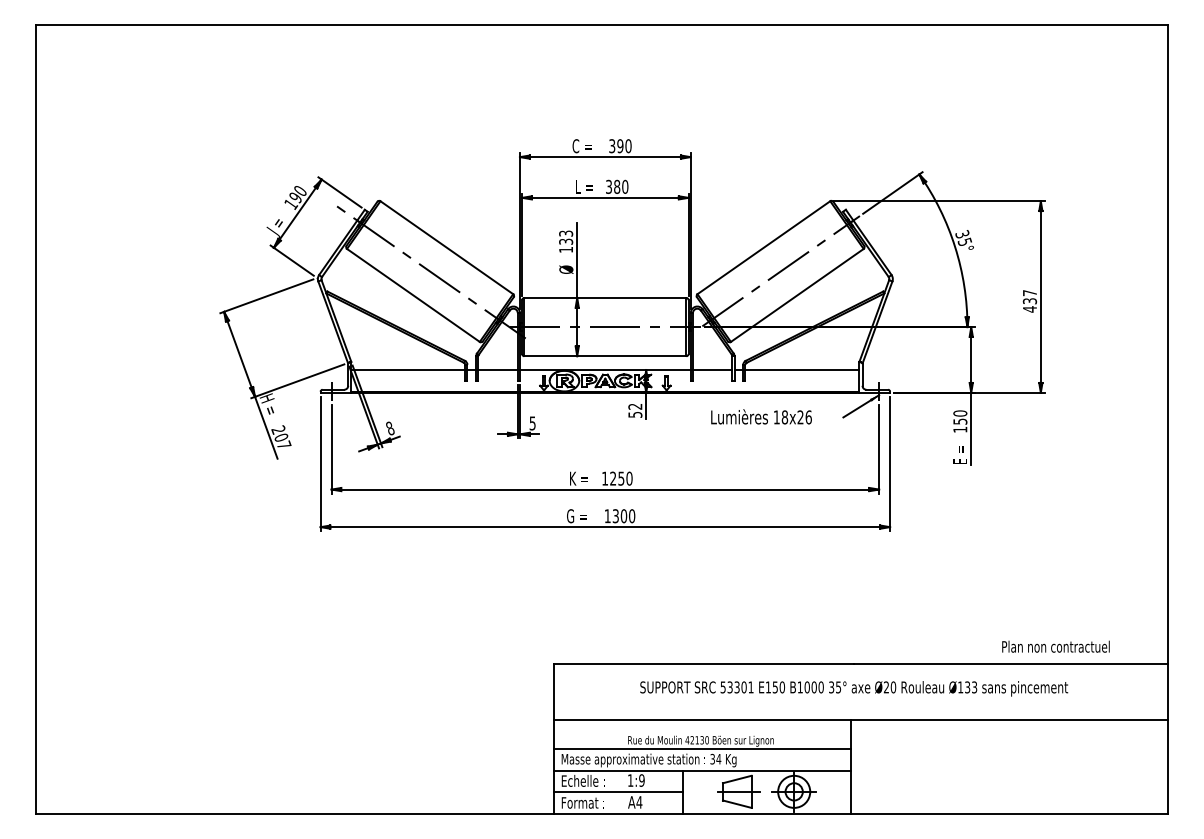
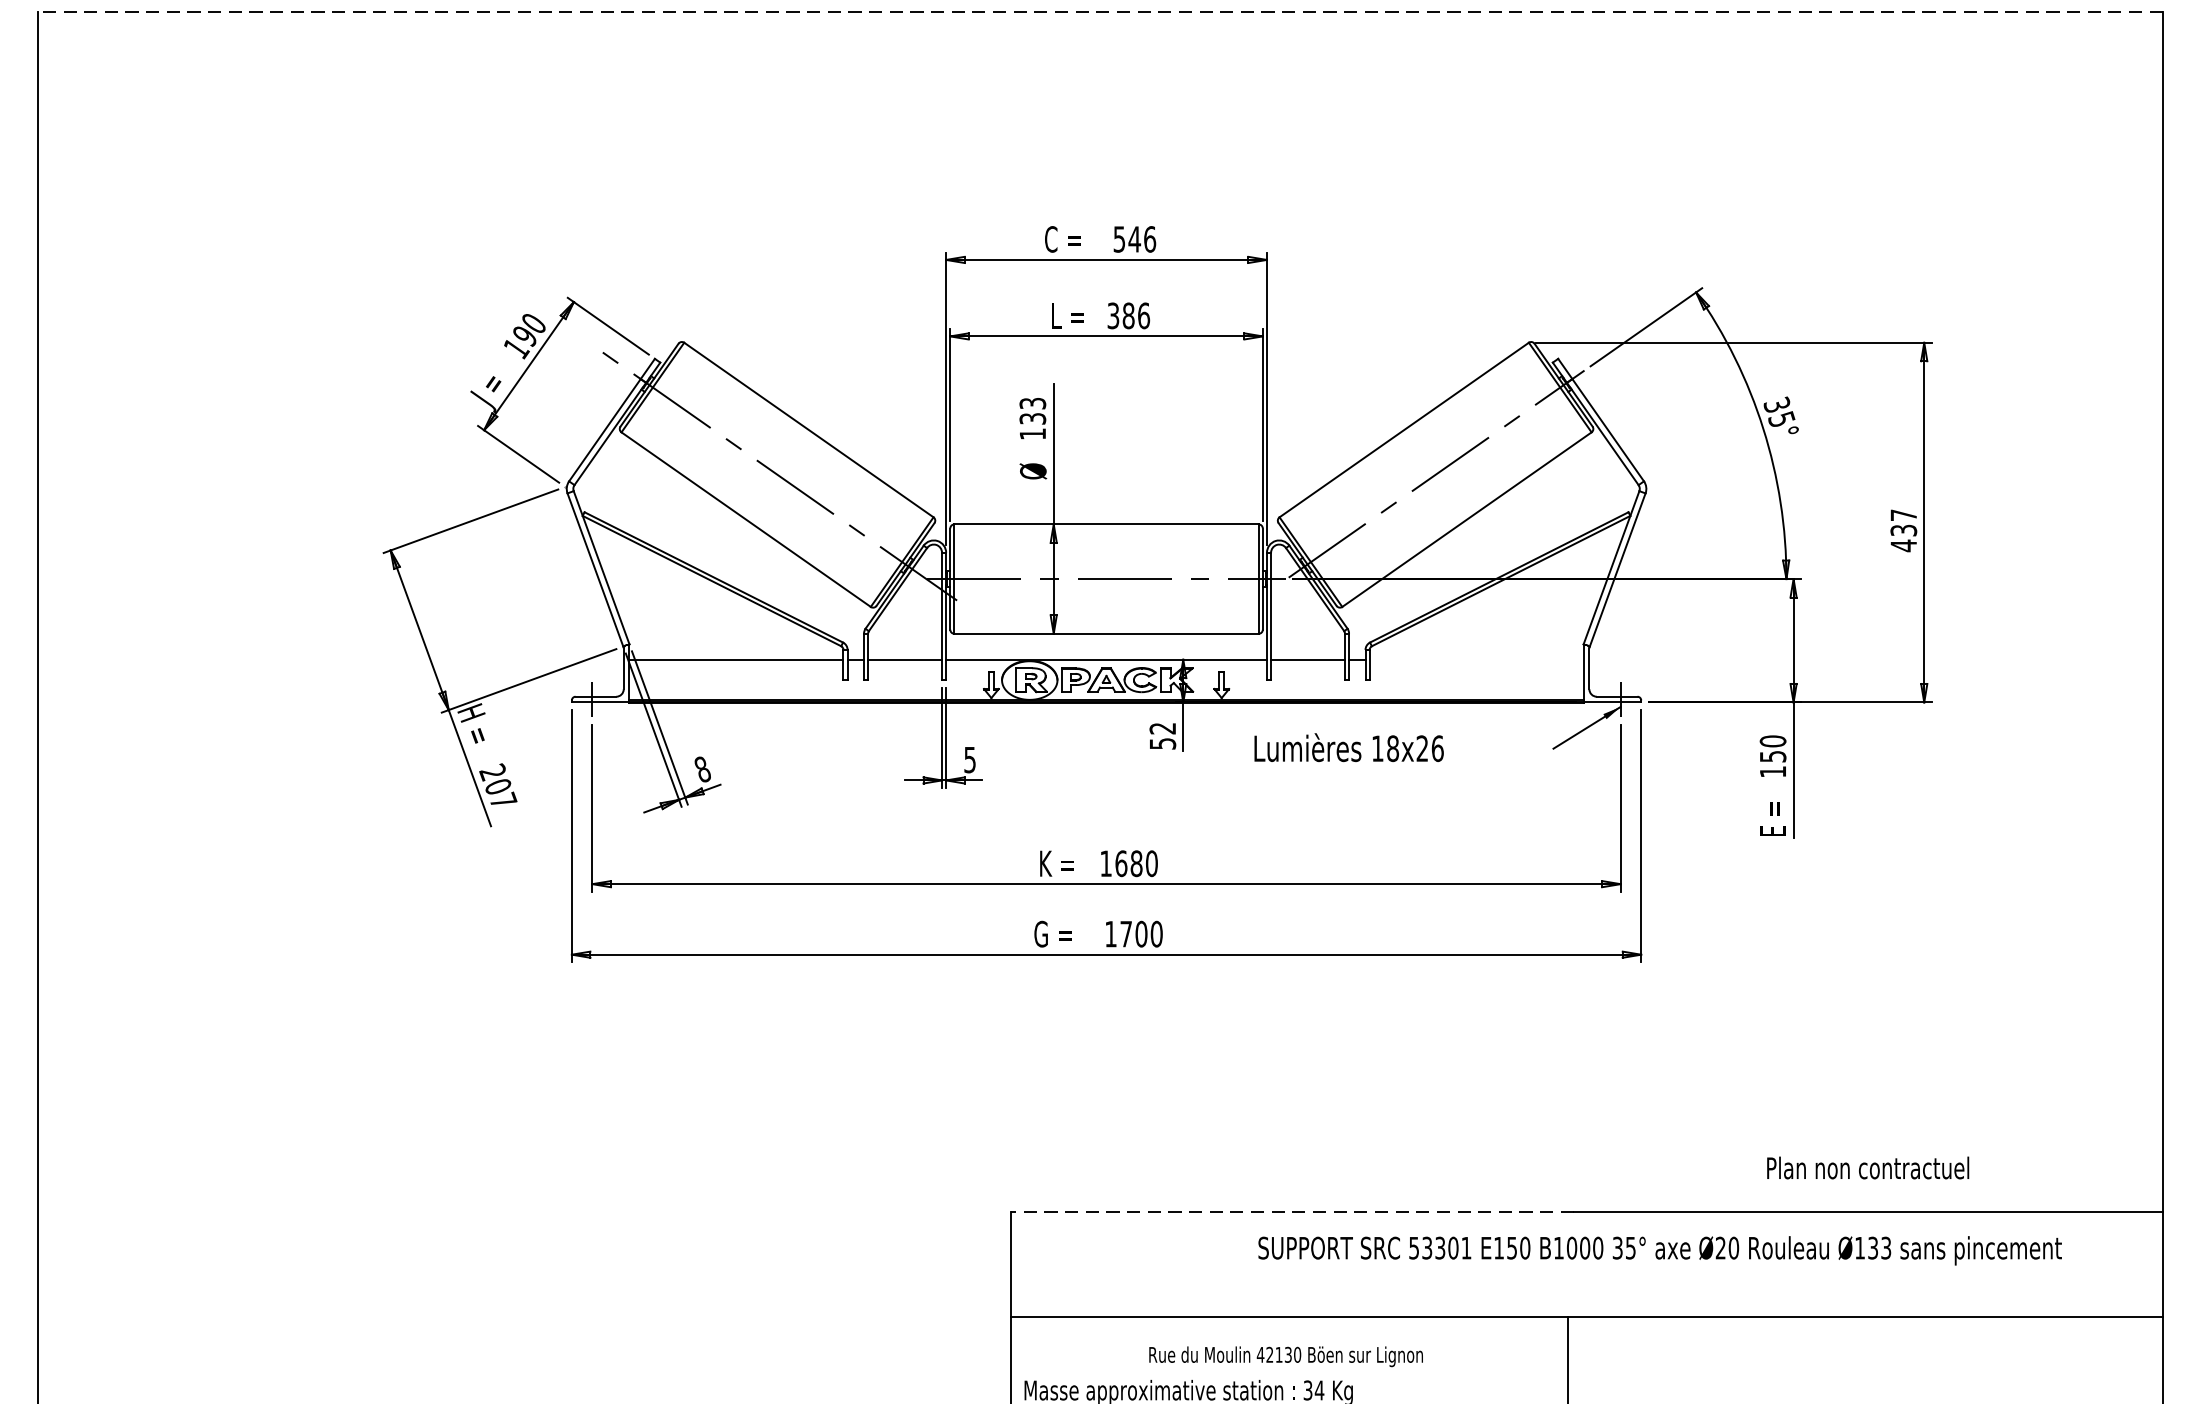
line: (602, 24) -> (1101, 10), solid -> dashed
text: (620, 146) -> (1134, 239), 390 -> 546
text: (625, 186) -> (1144, 315), 380 -> 386
line: (802, 370) -> (1476, 660), removed
text: (761, 416) -> (1349, 746), moved
text: (617, 478) -> (1129, 863), 1250 -> 1680
text: (615, 516) -> (1125, 934), 1300 -> 1700
text: (1055, 646) -> (1867, 1167), moved
line: (704, 664) -> (1292, 1212), solid -> dashed
text: (854, 688) -> (1660, 1250), moved
line: (702, 748) -> (1288, 1370), removed

